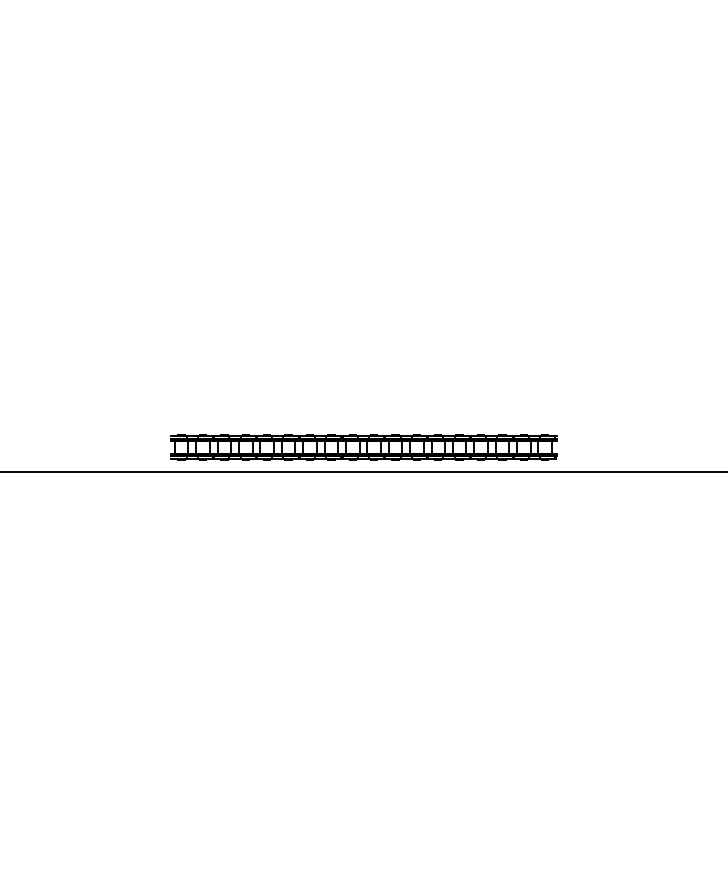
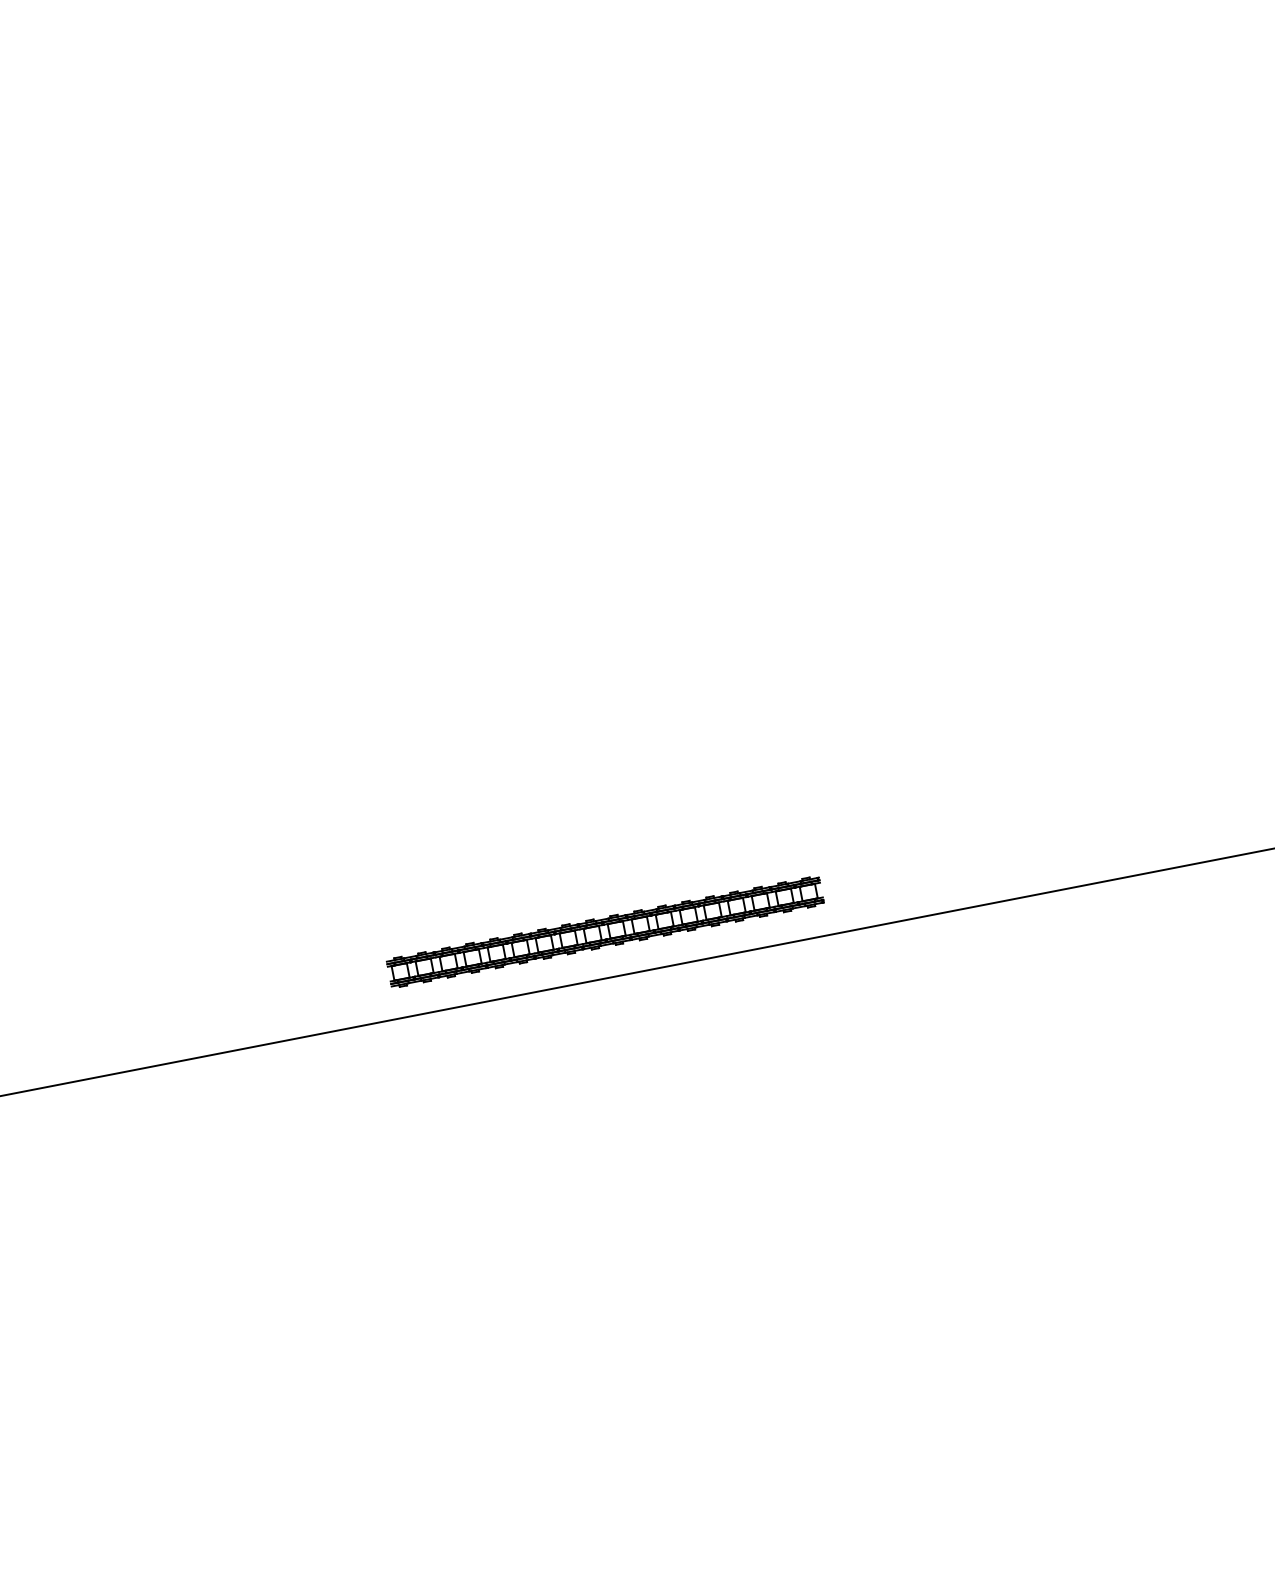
part: (363, 447) -> (604, 932), size x0.62

